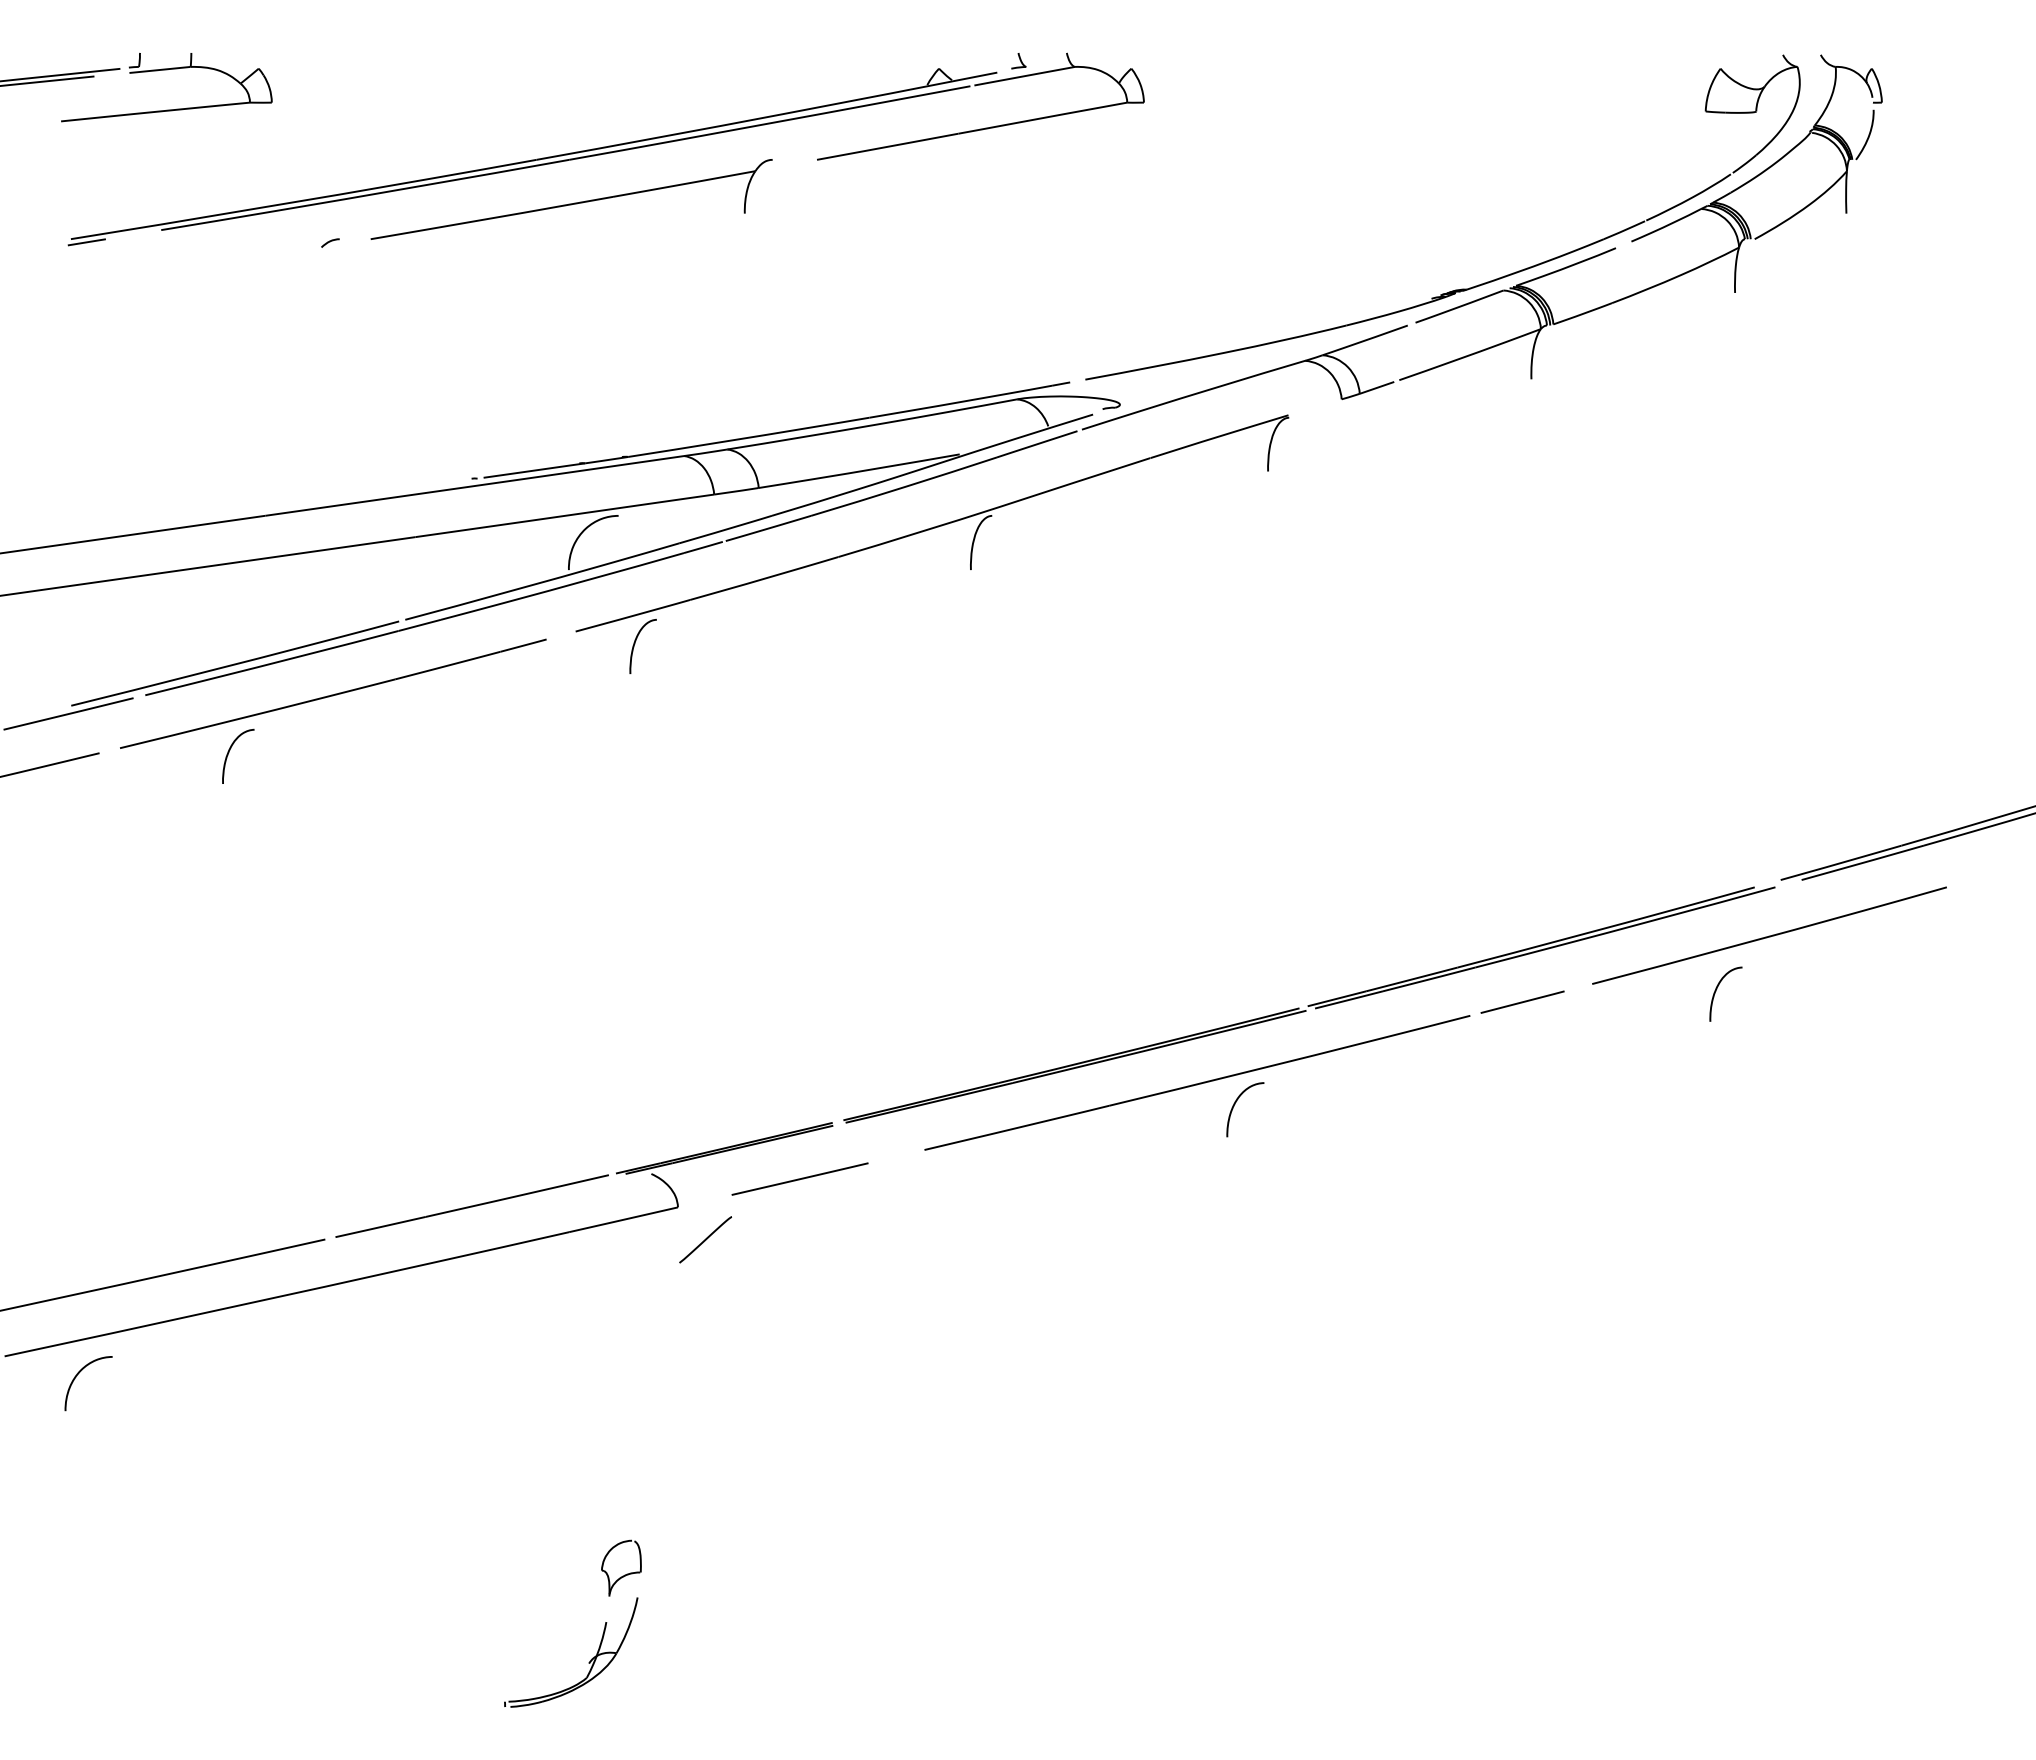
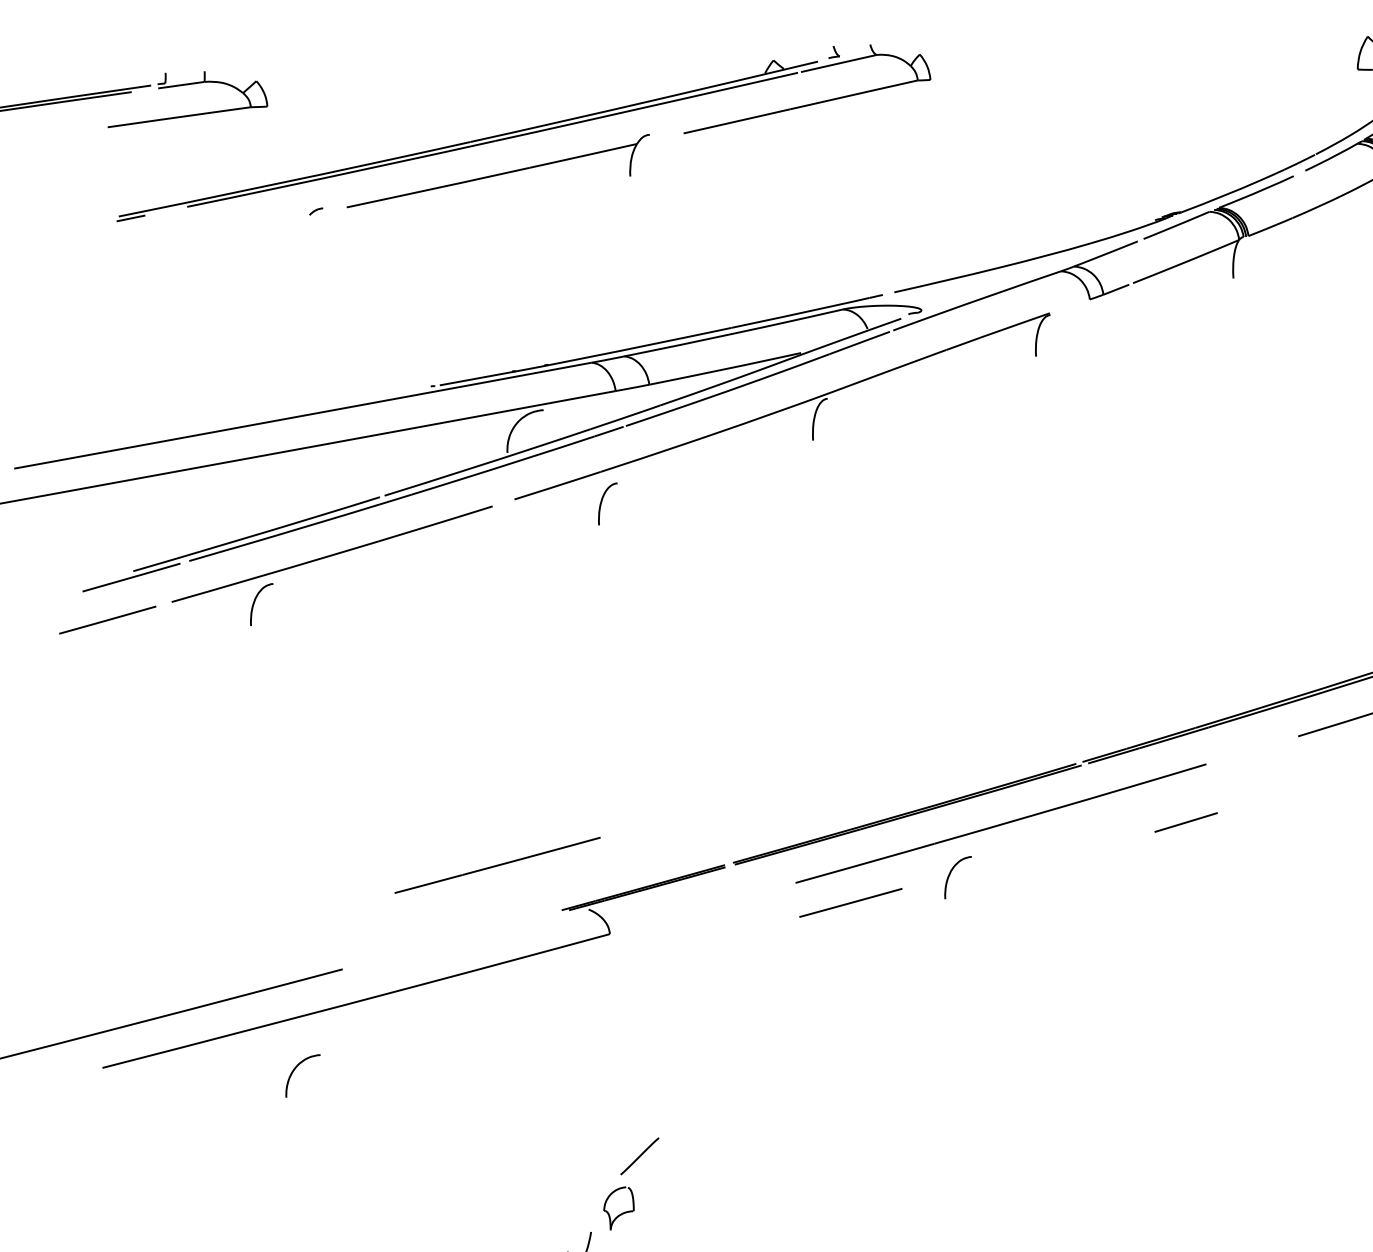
curve: (635, 644) -> (602, 502), moved
line: (1522, 1001) -> (1186, 821), moved
curve: (1235, 1104) -> (950, 874), moved
line: (799, 1178) -> (850, 902), moved
line: (471, 1205) -> (497, 864), moved
line: (705, 1239) -> (639, 1156), moved
curve: (76, 1377) -> (293, 1071), moved
part: (624, 1574) -> (621, 1213), moved

